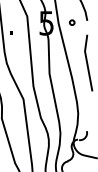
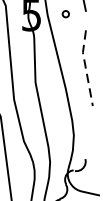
line: (87, 63) -> (86, 68), solid -> dashed

